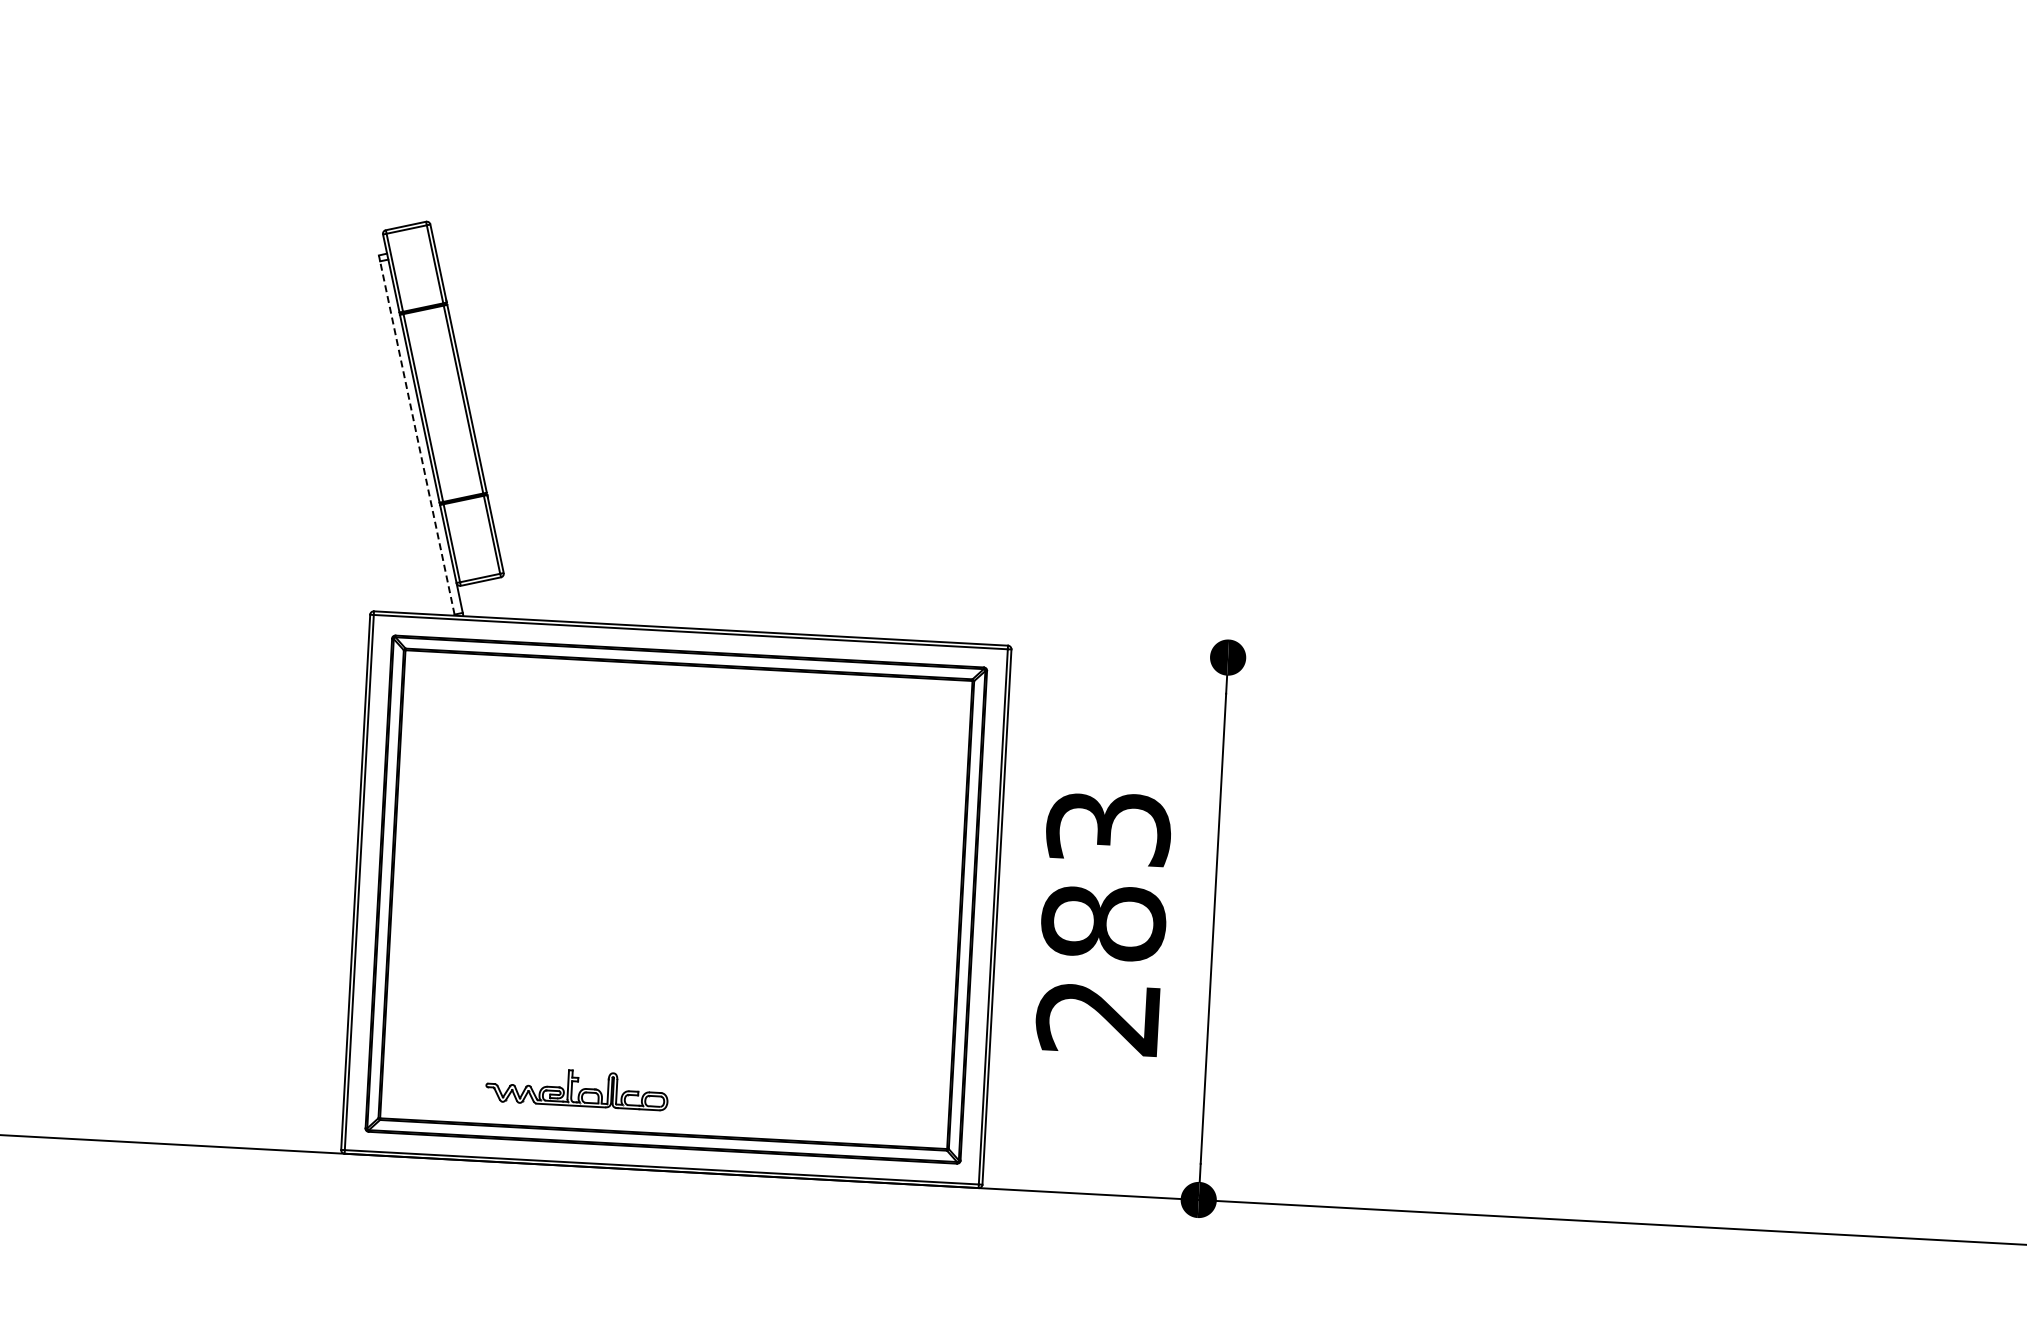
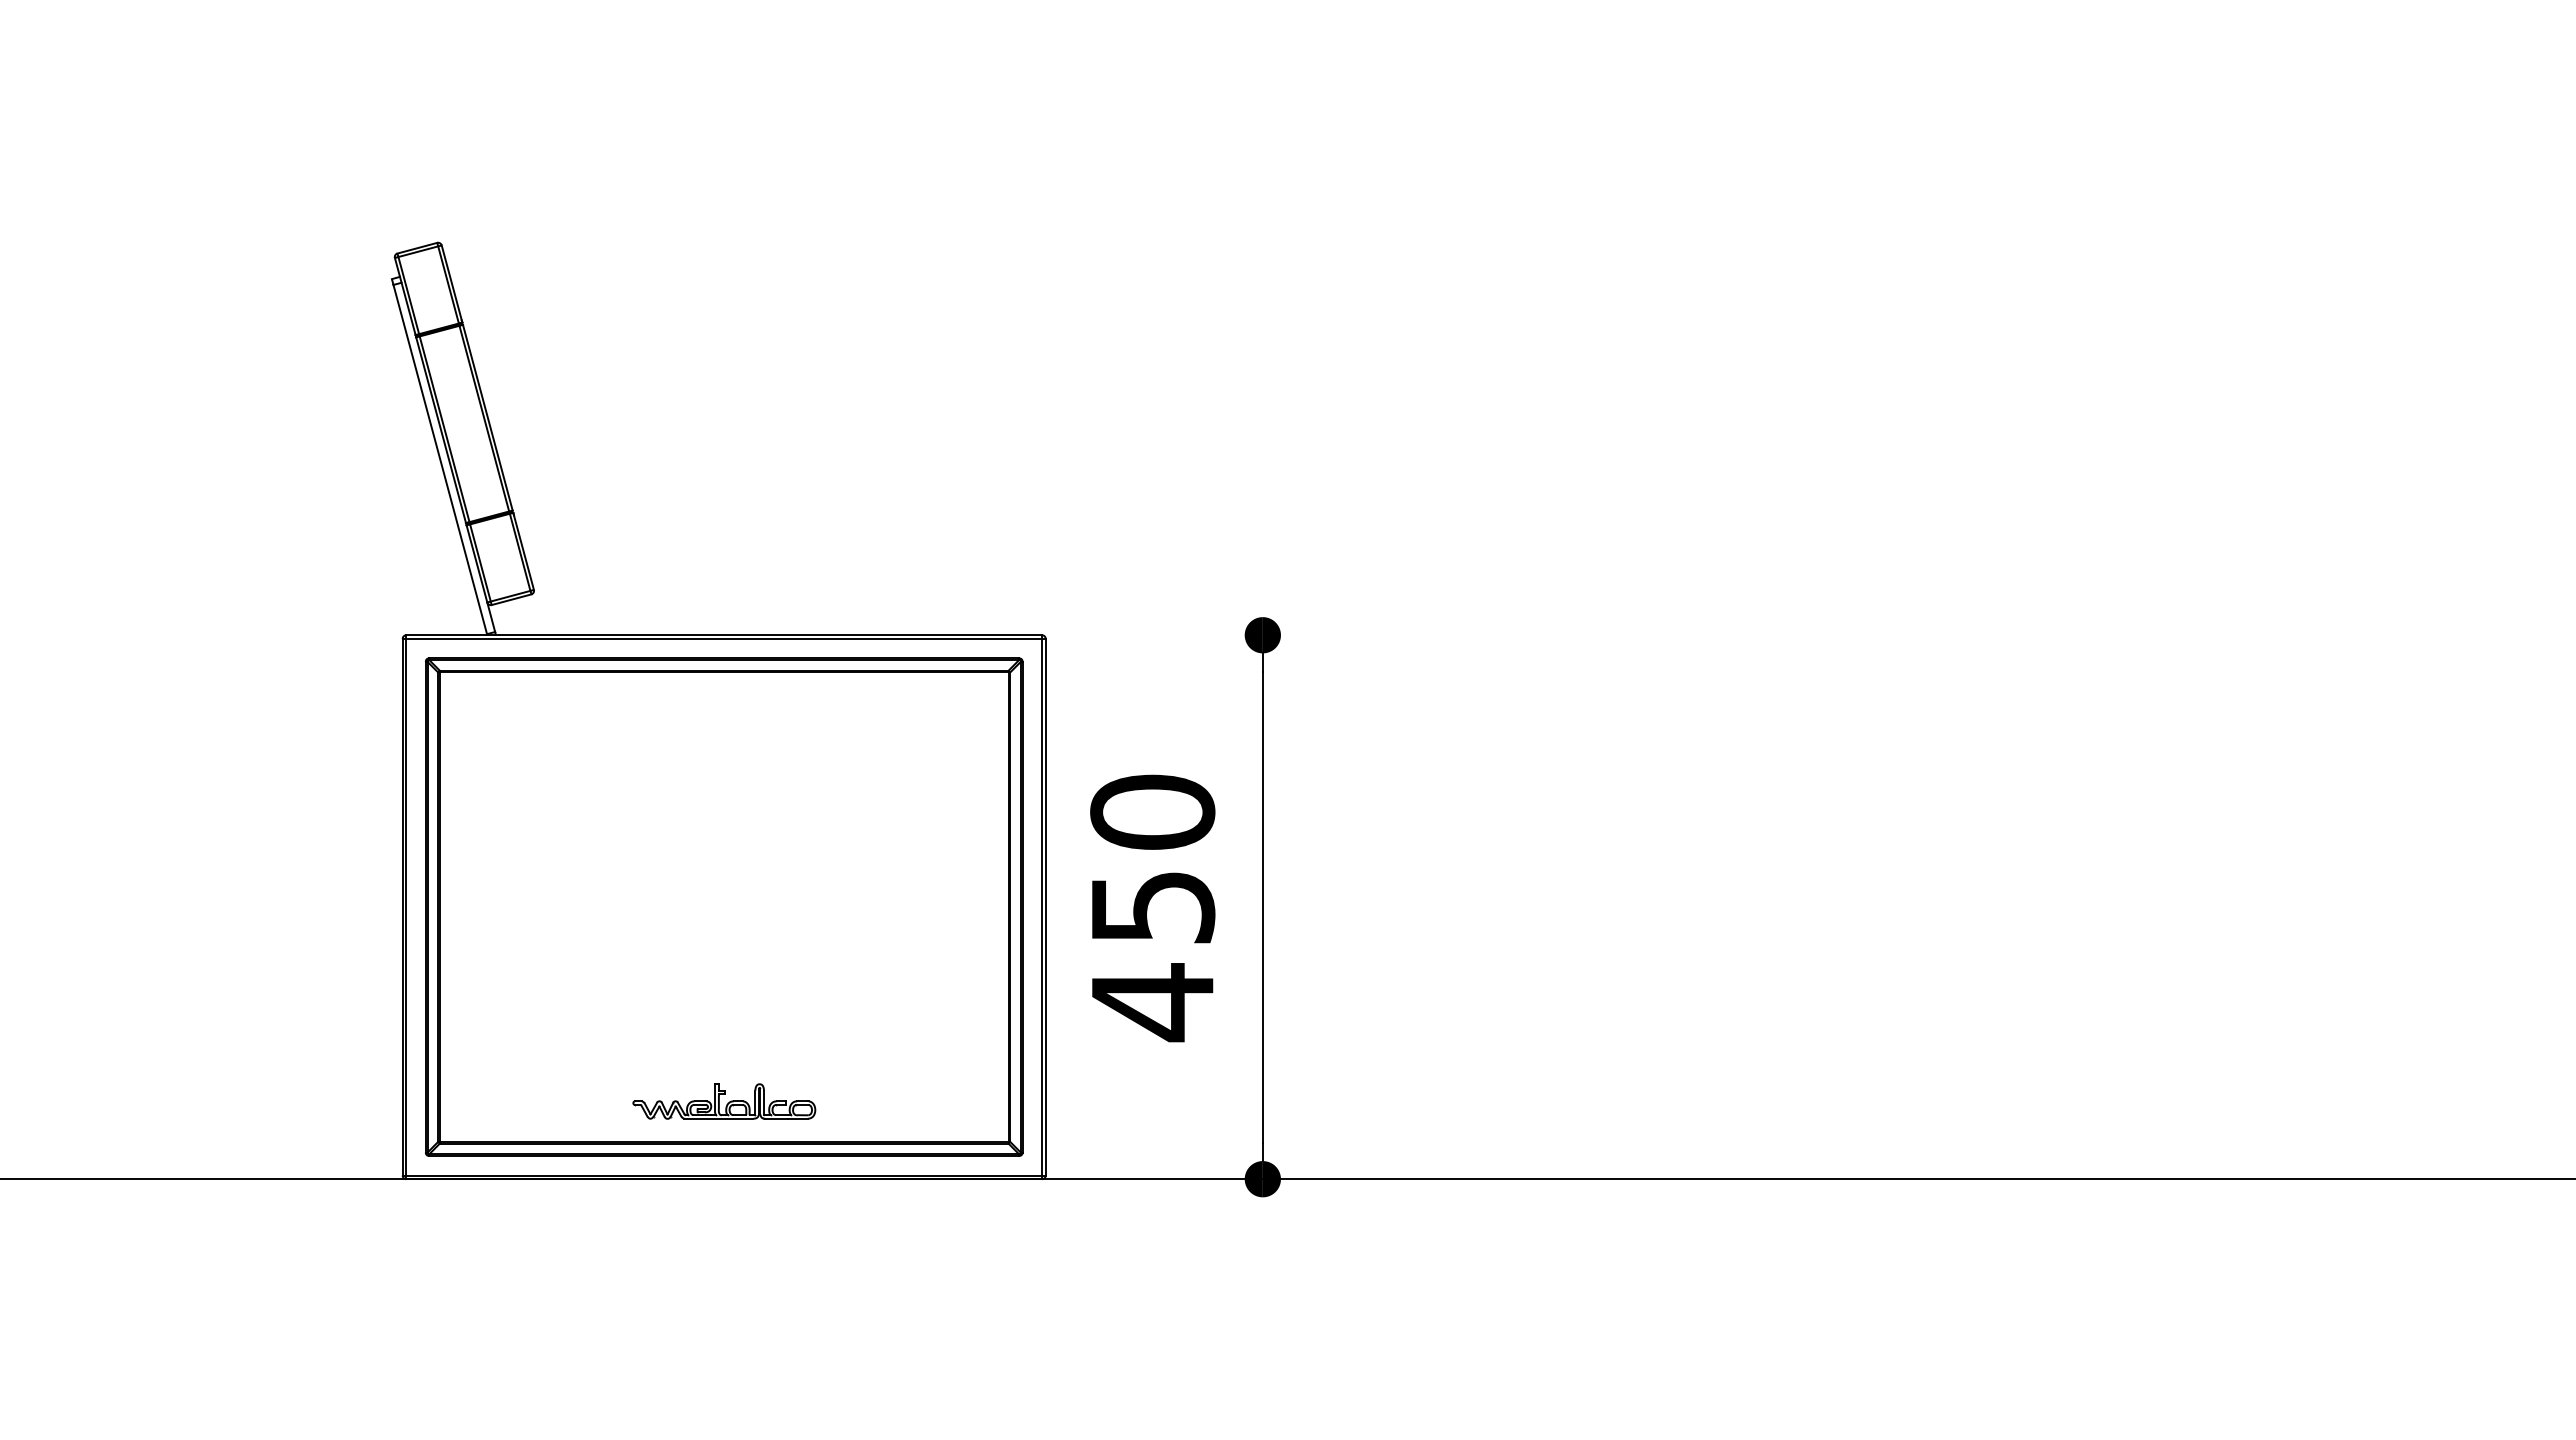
line: (417, 437) -> (440, 459), dashed -> solid
text: (1103, 924) -> (1152, 908), 283 -> 450
part: (577, 1088) -> (724, 1101), moved

